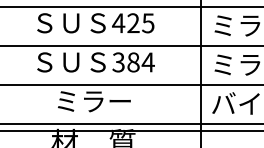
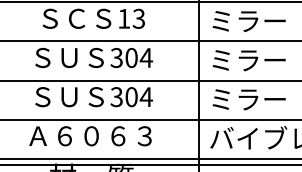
text: (133, 22) -> (131, 57), 425 -> 304
text: (133, 61) -> (131, 96), 384 -> 304
text: (92, 101) -> (90, 136), ミラー -> Ａ６０６３

